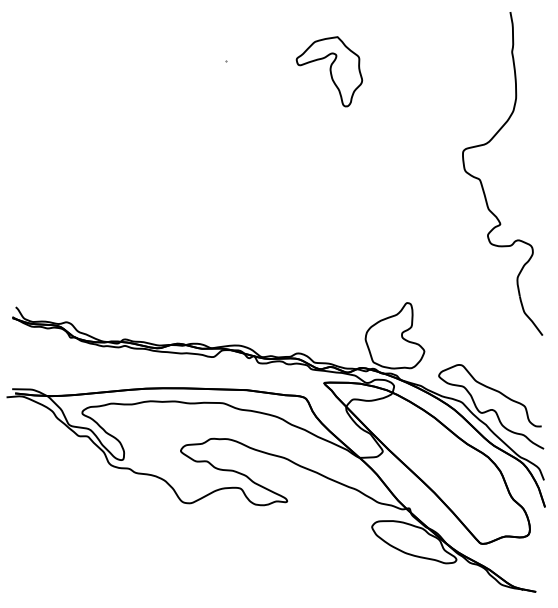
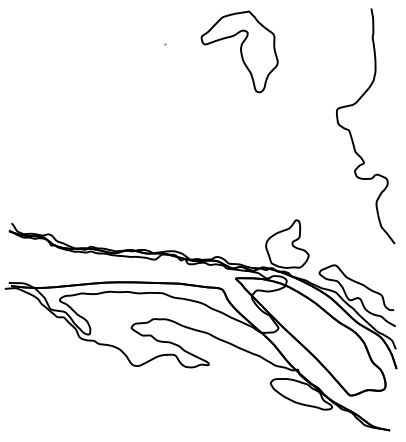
part: (329, 71) -> (239, 51), size x1.6

